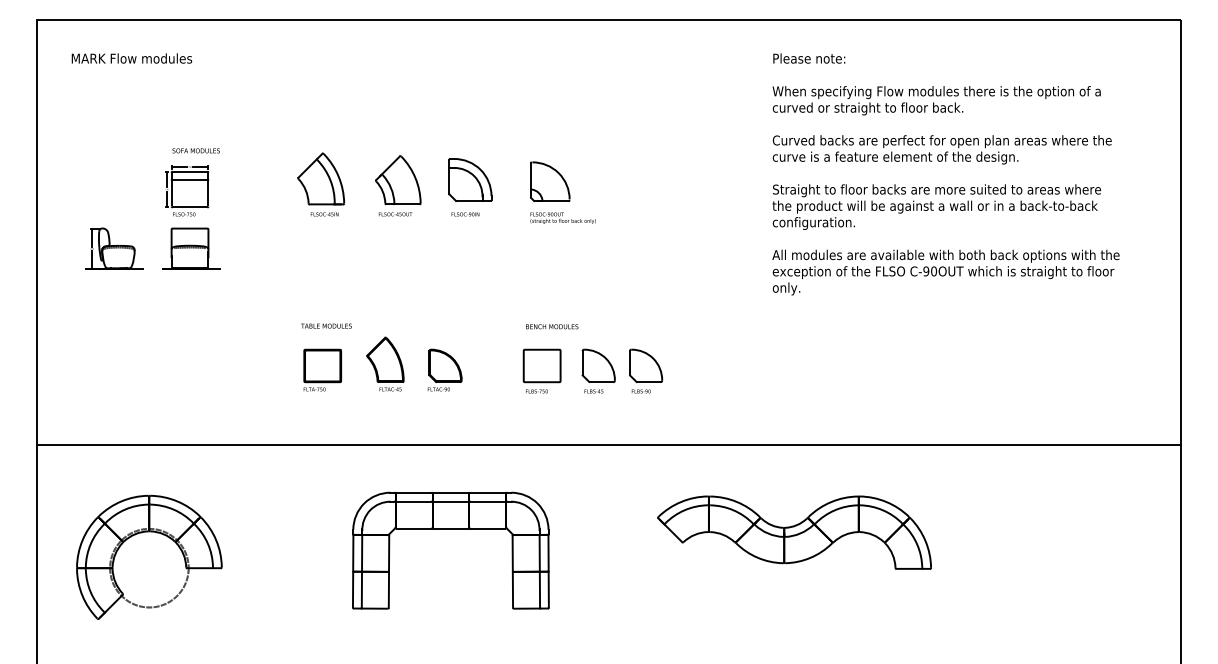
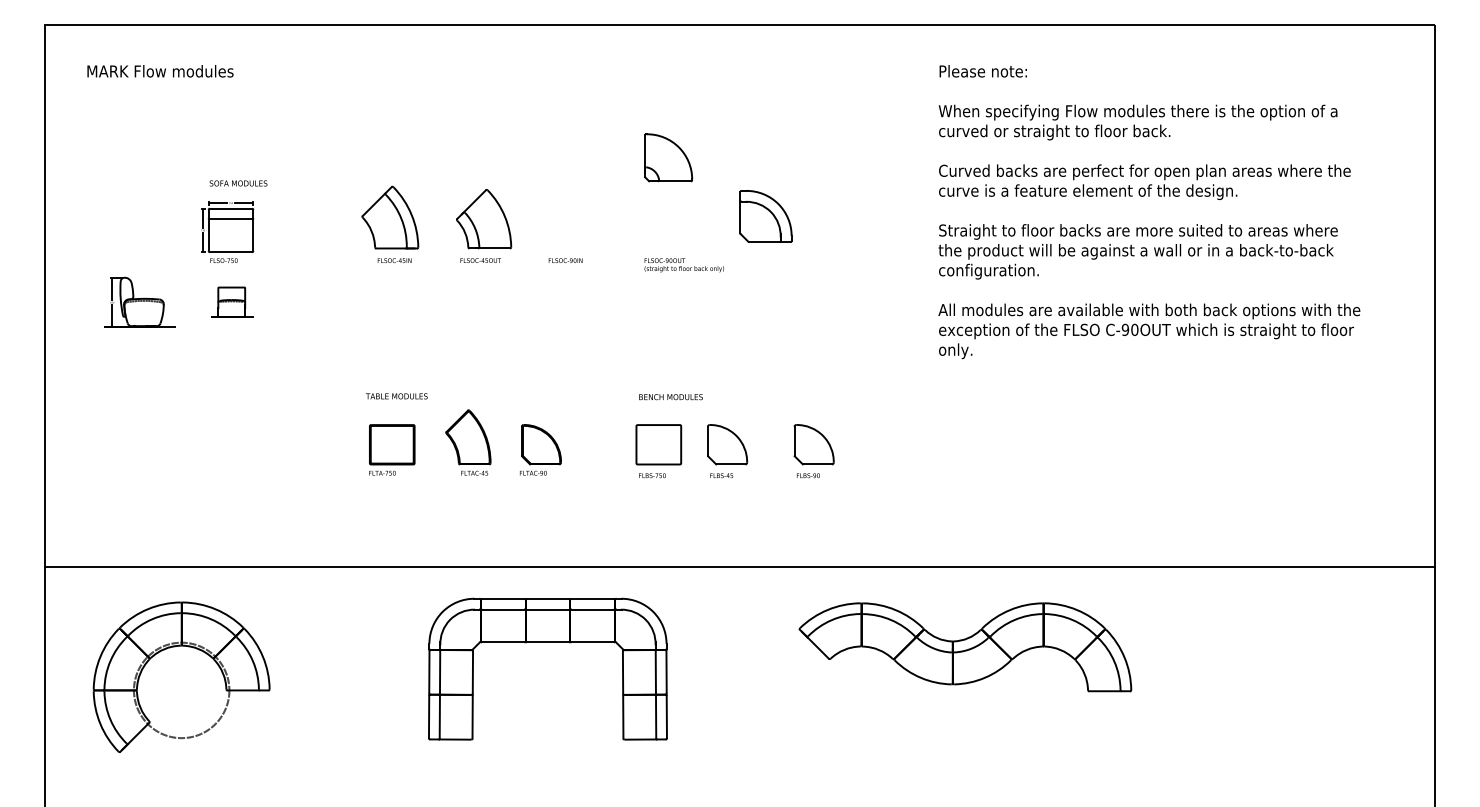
part: (470, 179) -> (766, 215), moved
part: (550, 181) -> (668, 157), moved
part: (191, 248) -> (232, 302), size x0.6
part: (646, 370) -> (814, 450), moved
line: (608, 445) -> (739, 566), moved

